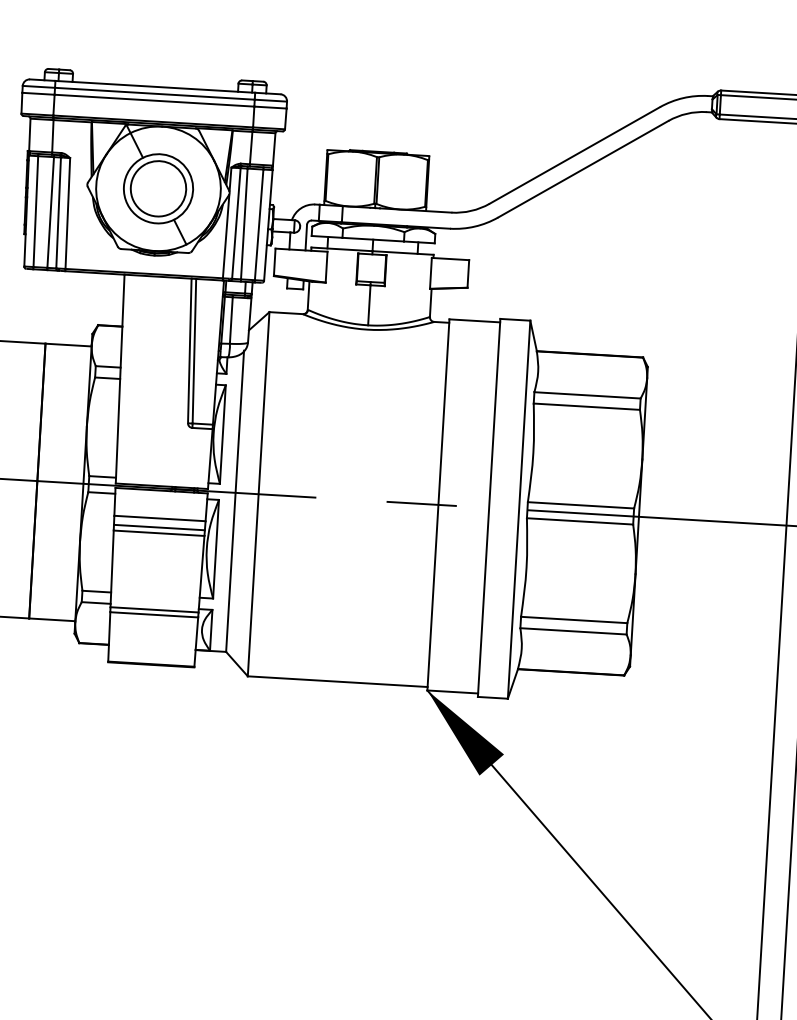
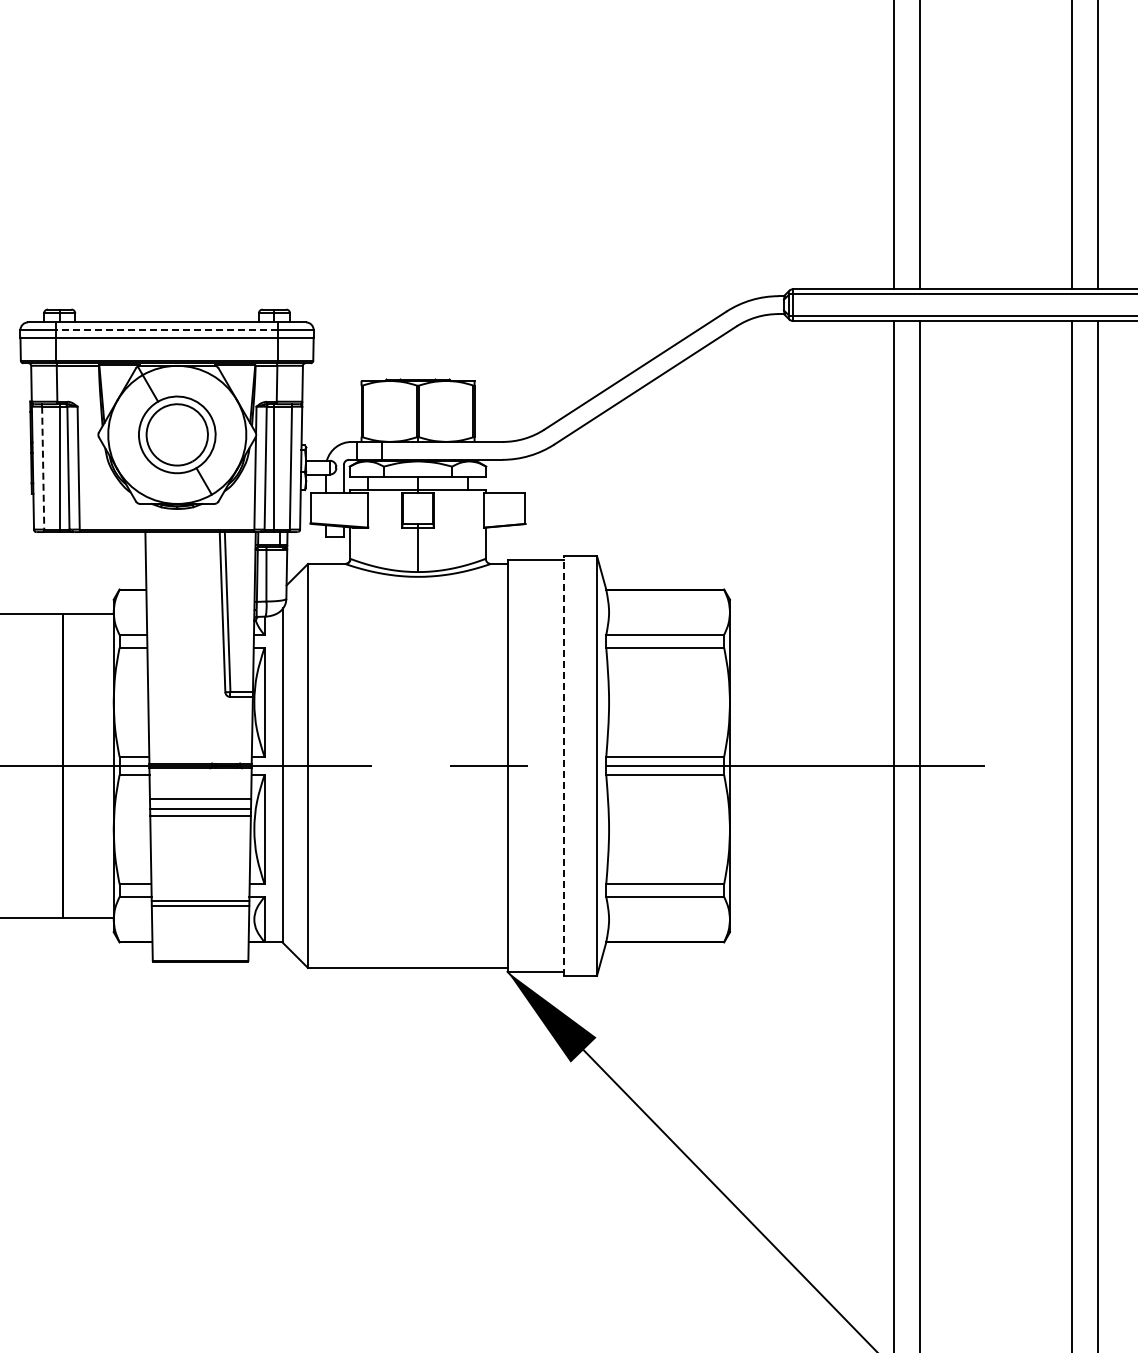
line: (155, 94) -> (167, 330), solid -> dashed
line: (36, 211) -> (43, 468), solid -> dashed
line: (488, 507) -> (563, 765), solid -> dashed

